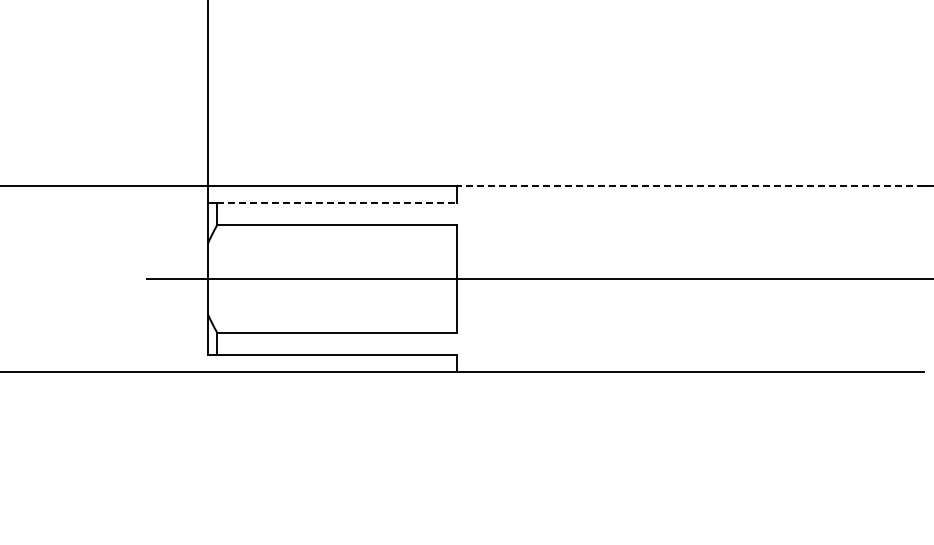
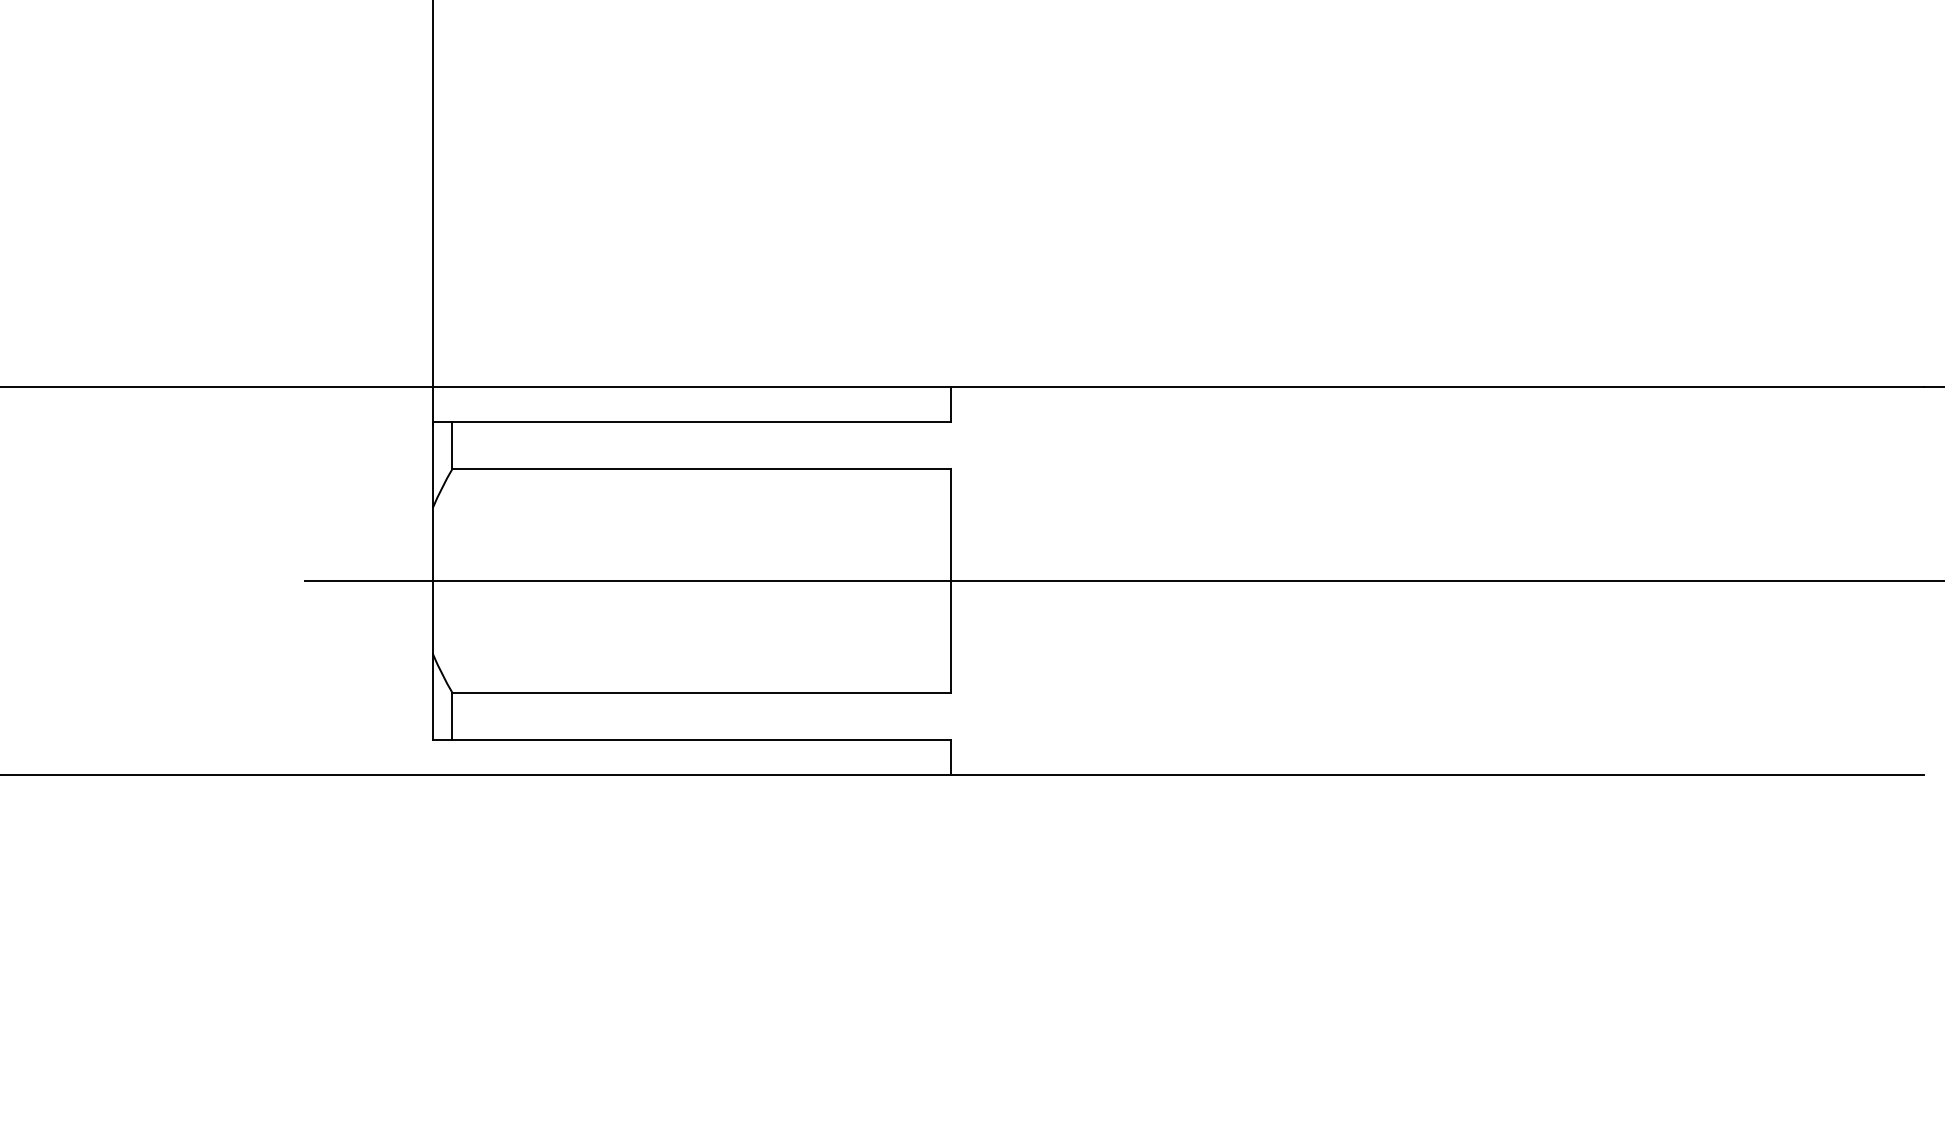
line: (690, 185) -> (1437, 386), dashed -> solid
line: (336, 202) -> (700, 421), dashed -> solid

